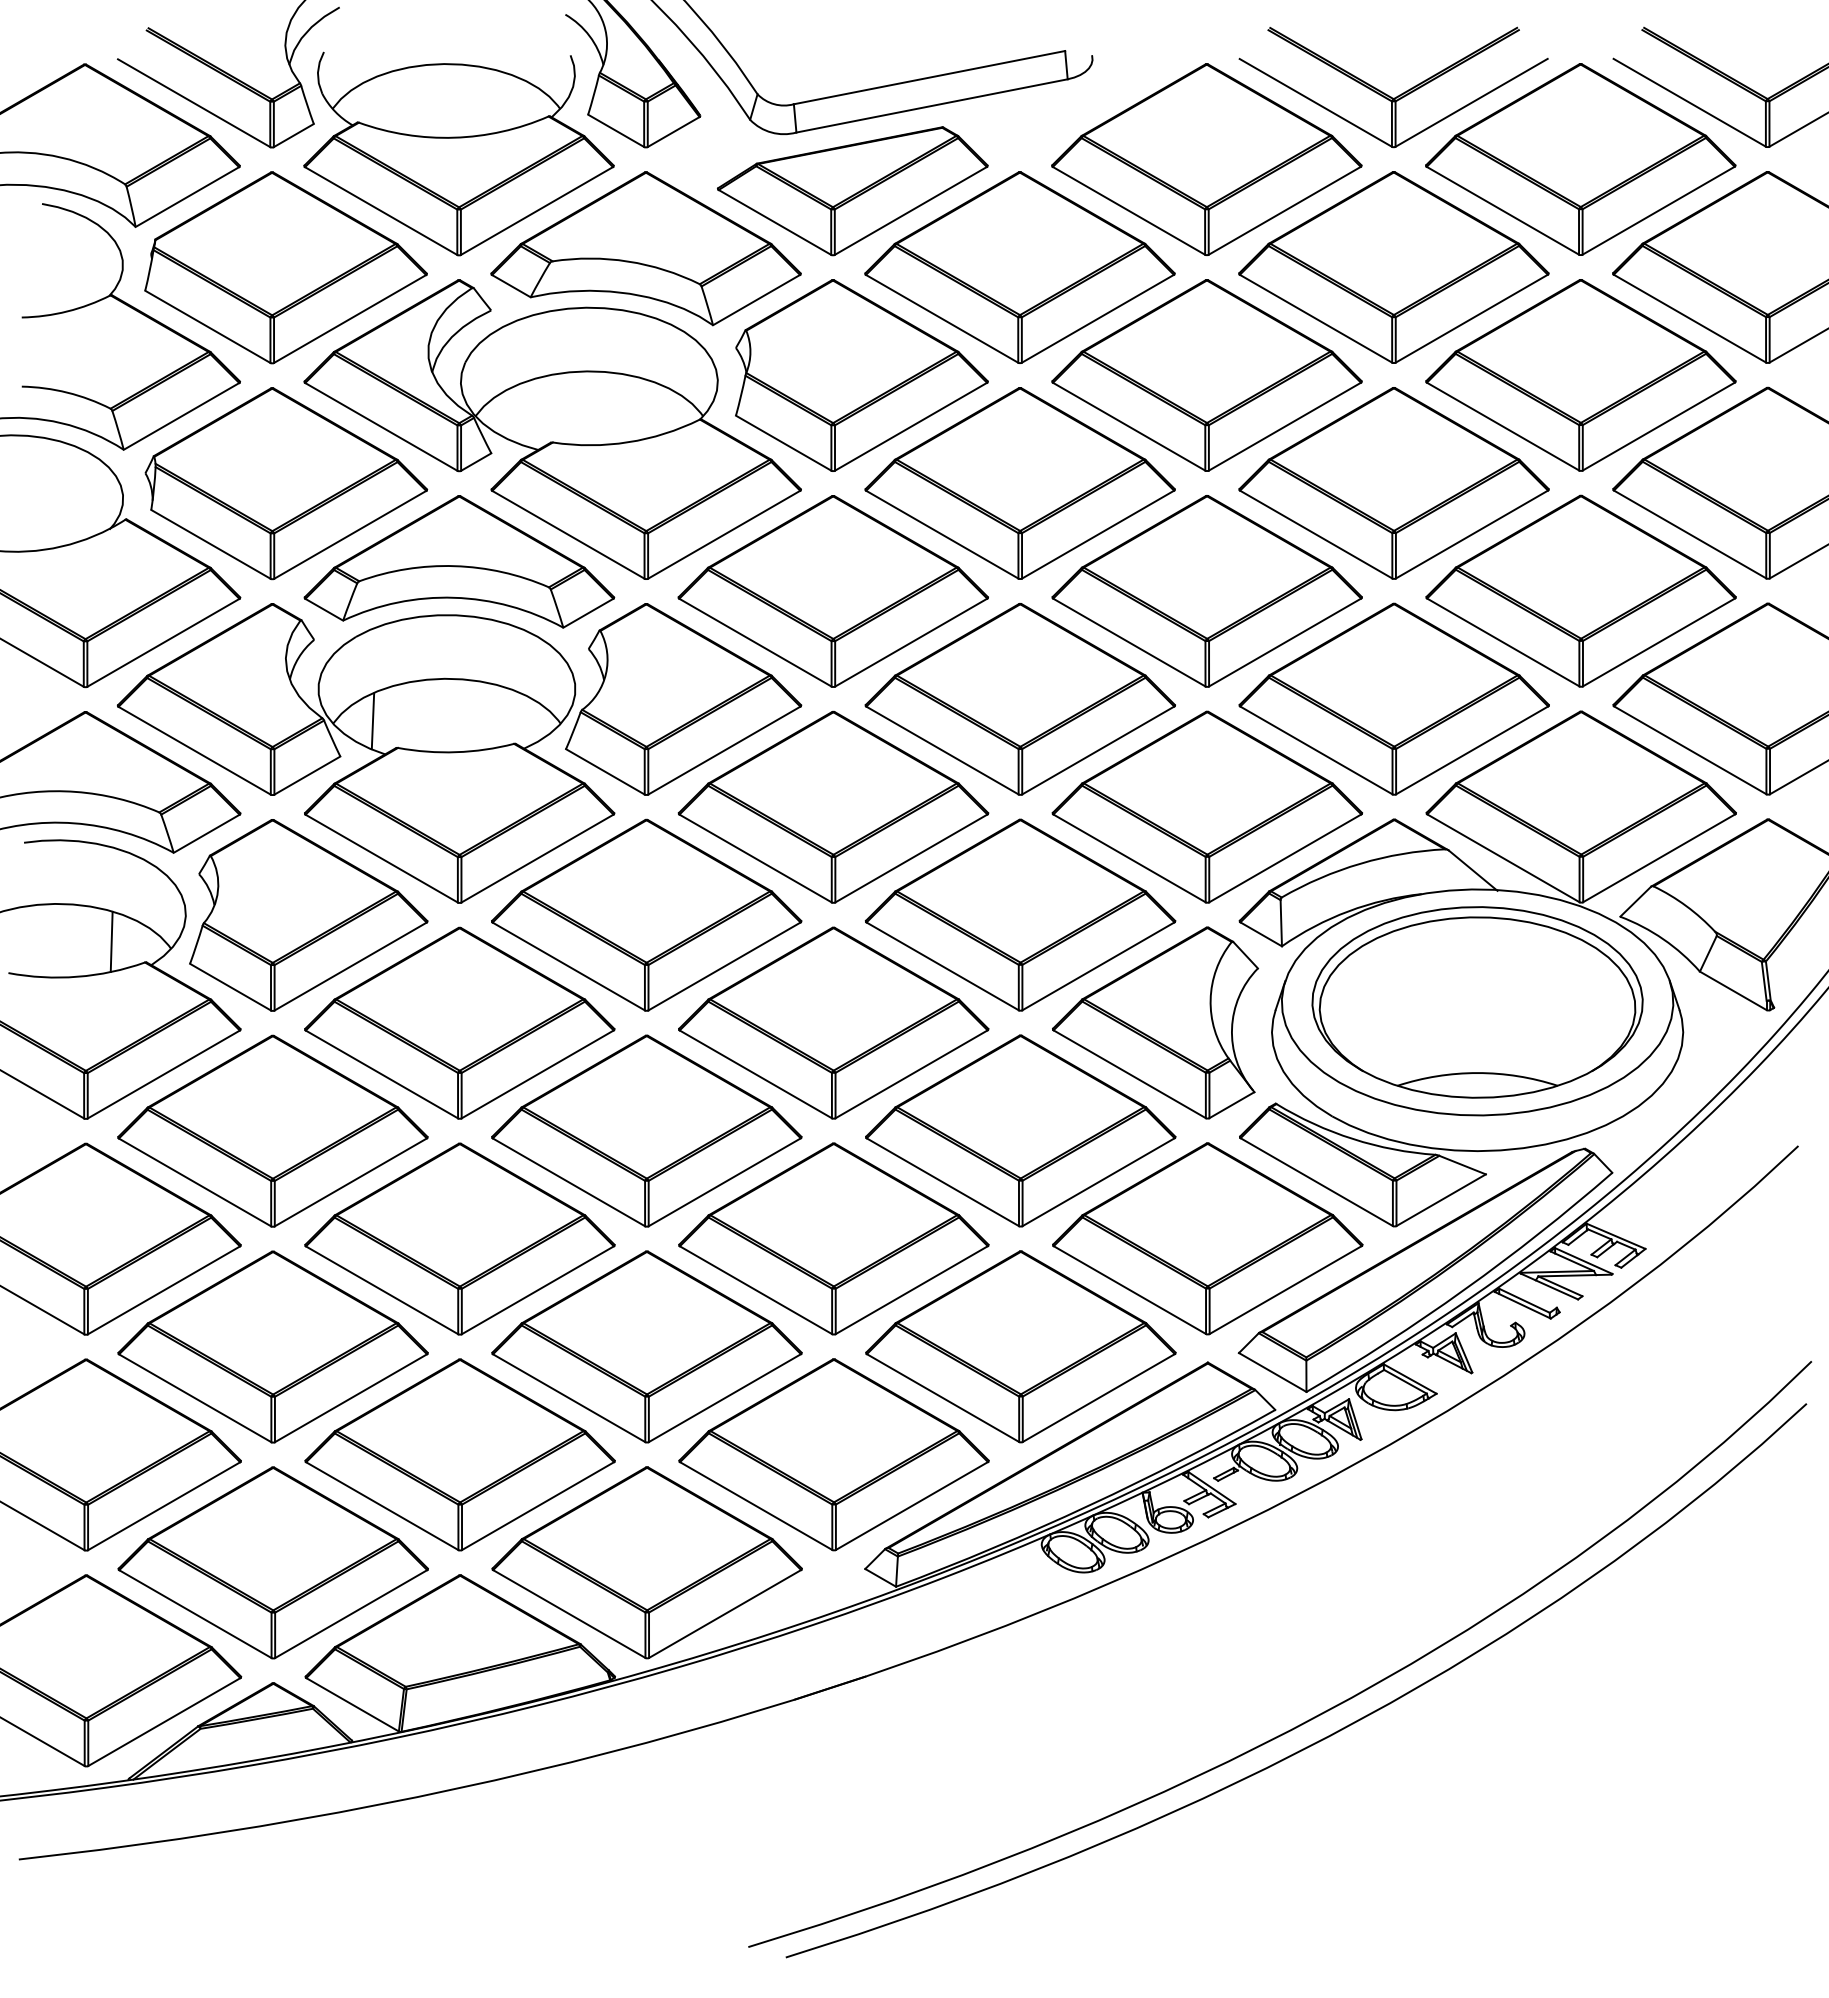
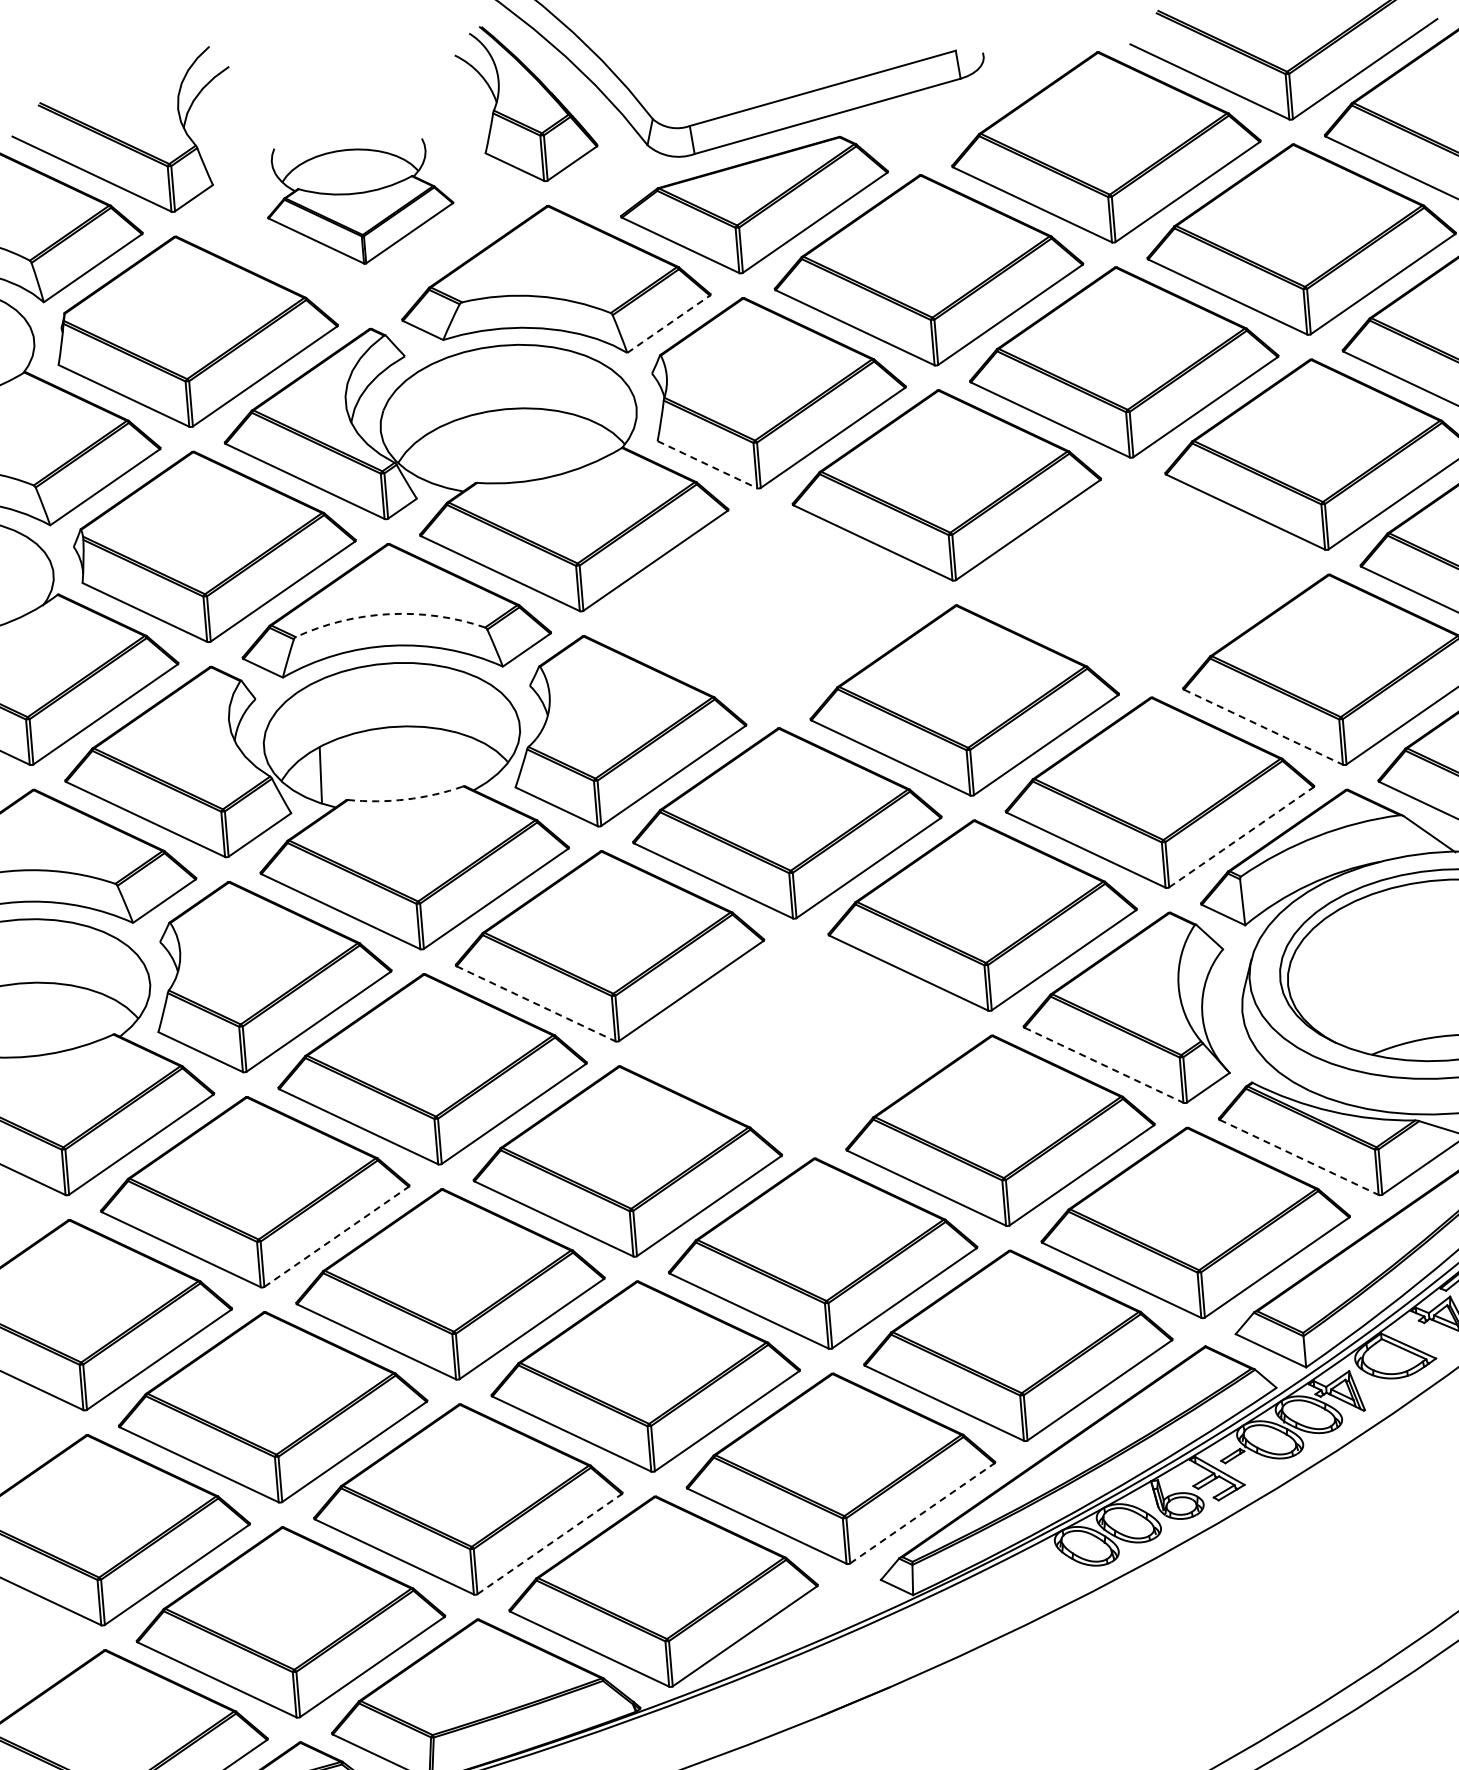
part: (458, 153) -> (359, 202), size x0.6
line: (757, 299) -> (669, 323), solid -> dashed
line: (784, 443) -> (708, 464), solid -> dashed
arc: (454, 566) -> (389, 614), solid -> dashed
part: (832, 591) -> (768, 608), removed
part: (1206, 591) -> (1140, 577), removed
line: (1316, 750) -> (1263, 727), solid -> dashed
arc: (456, 752) -> (406, 799), solid -> dashed
line: (1285, 858) -> (1241, 837), solid -> dashed
line: (111, 941) -> (78, 1016), removed
line: (568, 966) -> (535, 1003), solid -> dashed
part: (833, 1022) -> (804, 1037), removed
line: (1129, 1074) -> (1103, 1065), solid -> dashed
line: (350, 1182) -> (336, 1236), solid -> dashed
line: (1316, 1182) -> (1298, 1157), solid -> dashed
line: (538, 1506) -> (550, 1544), solid -> dashed
line: (911, 1506) -> (921, 1513), solid -> dashed

